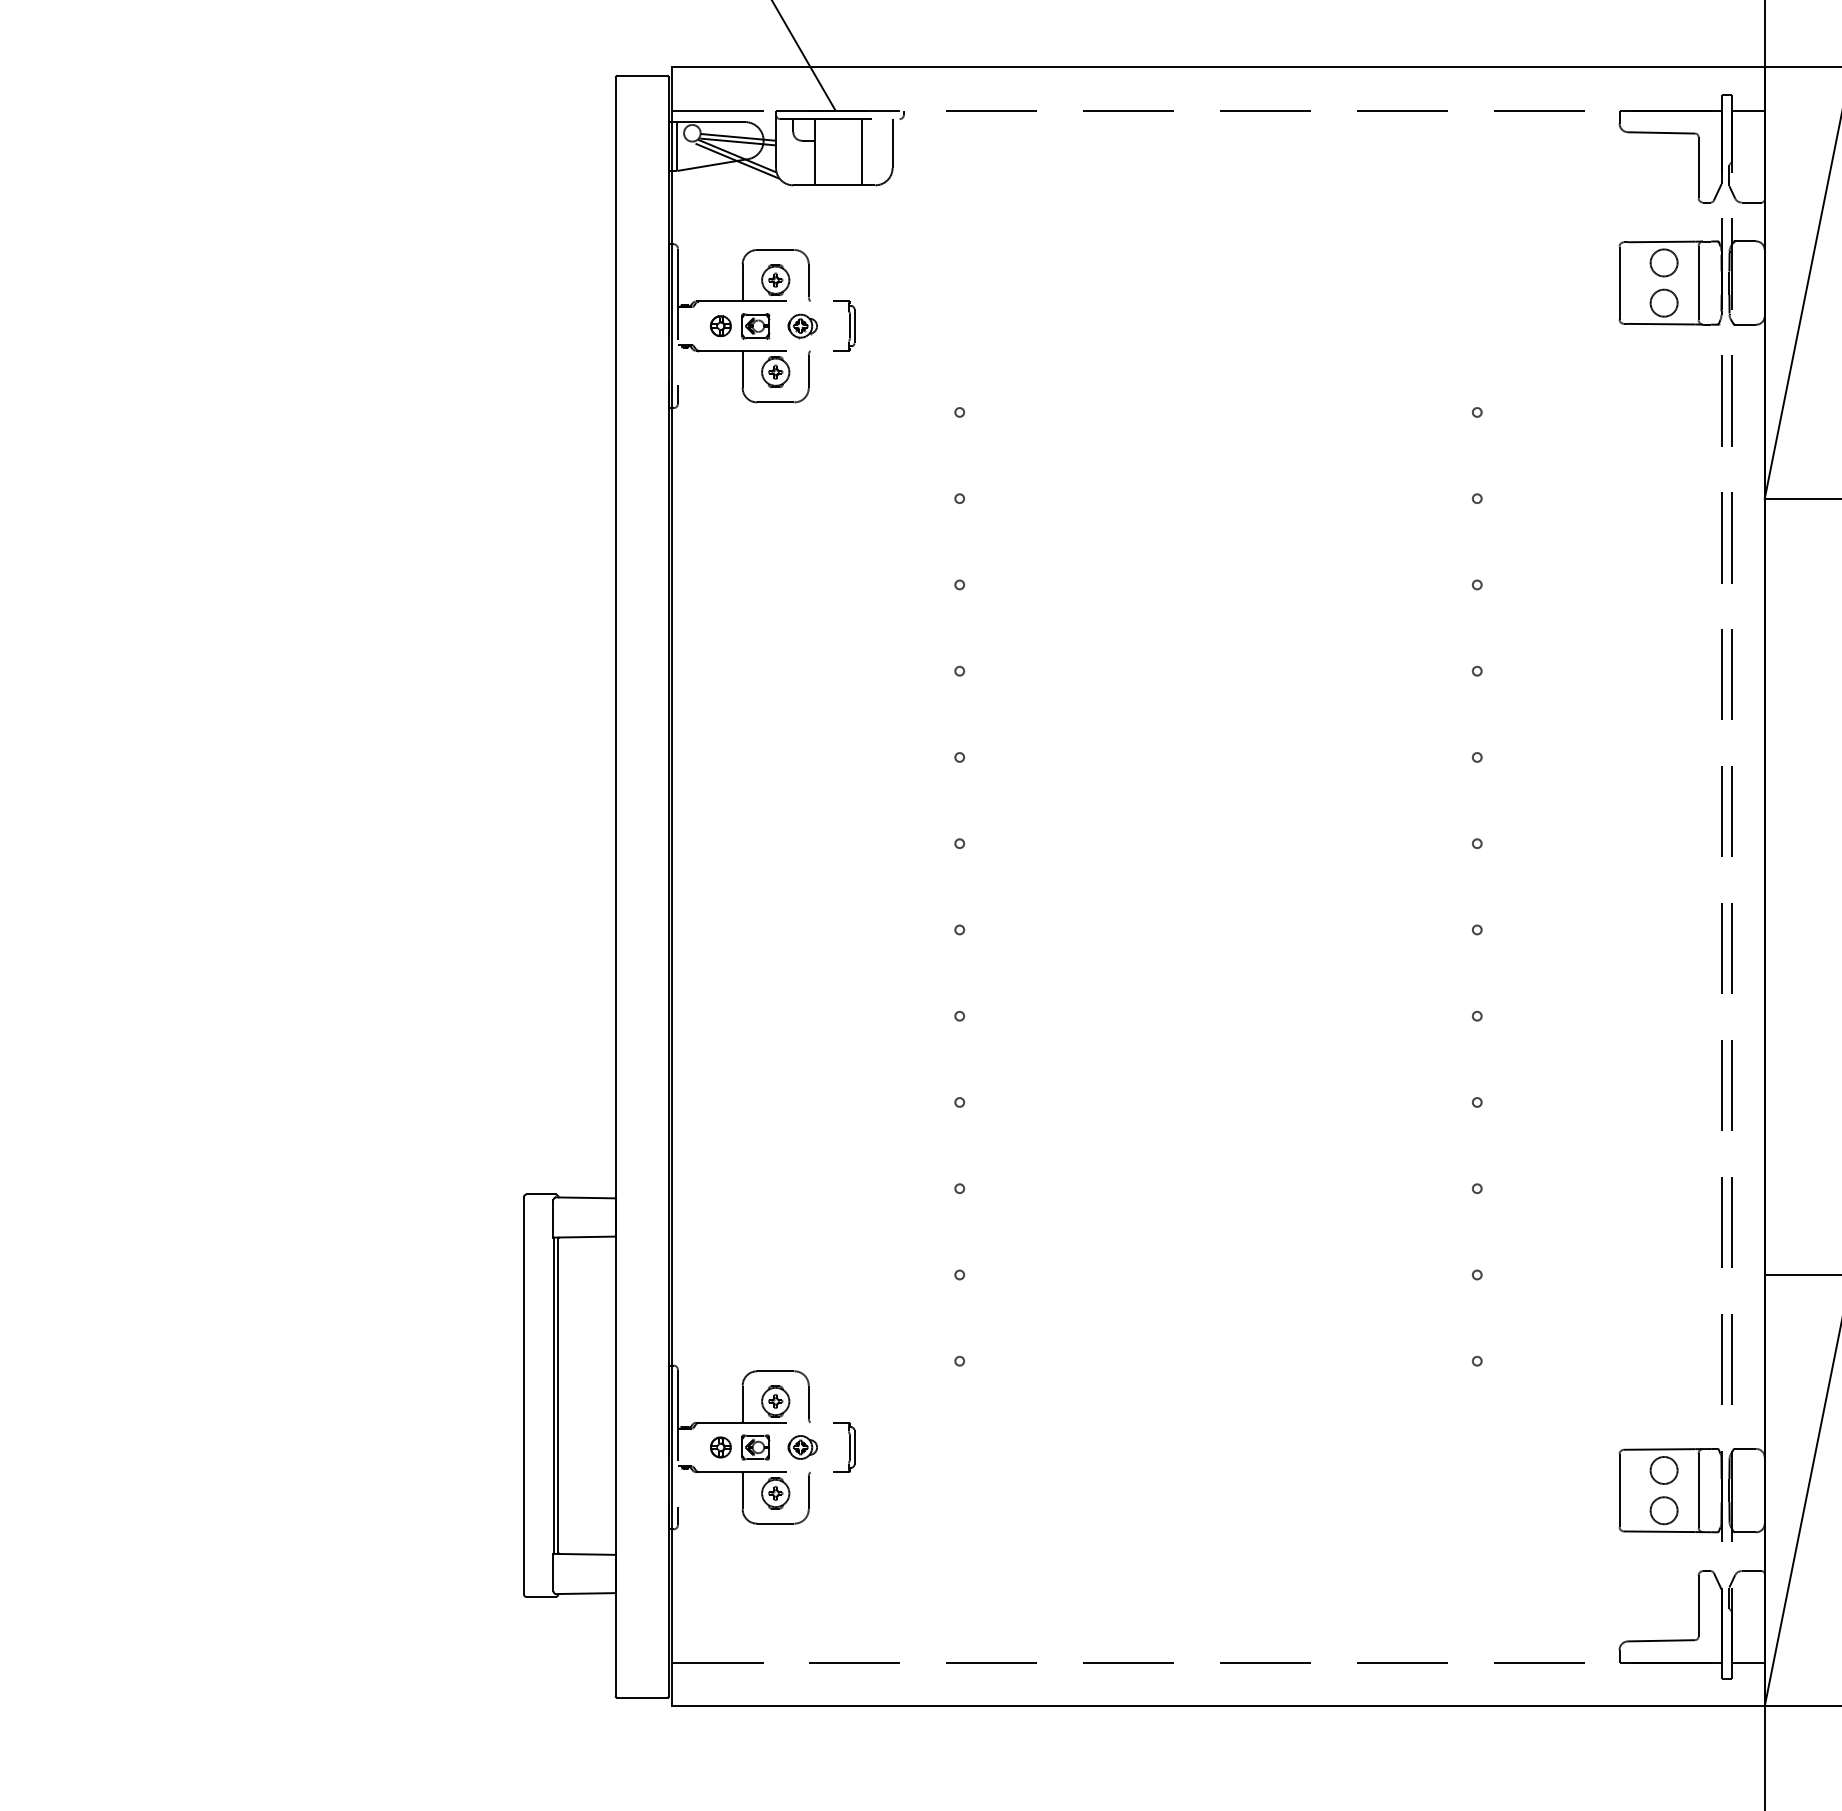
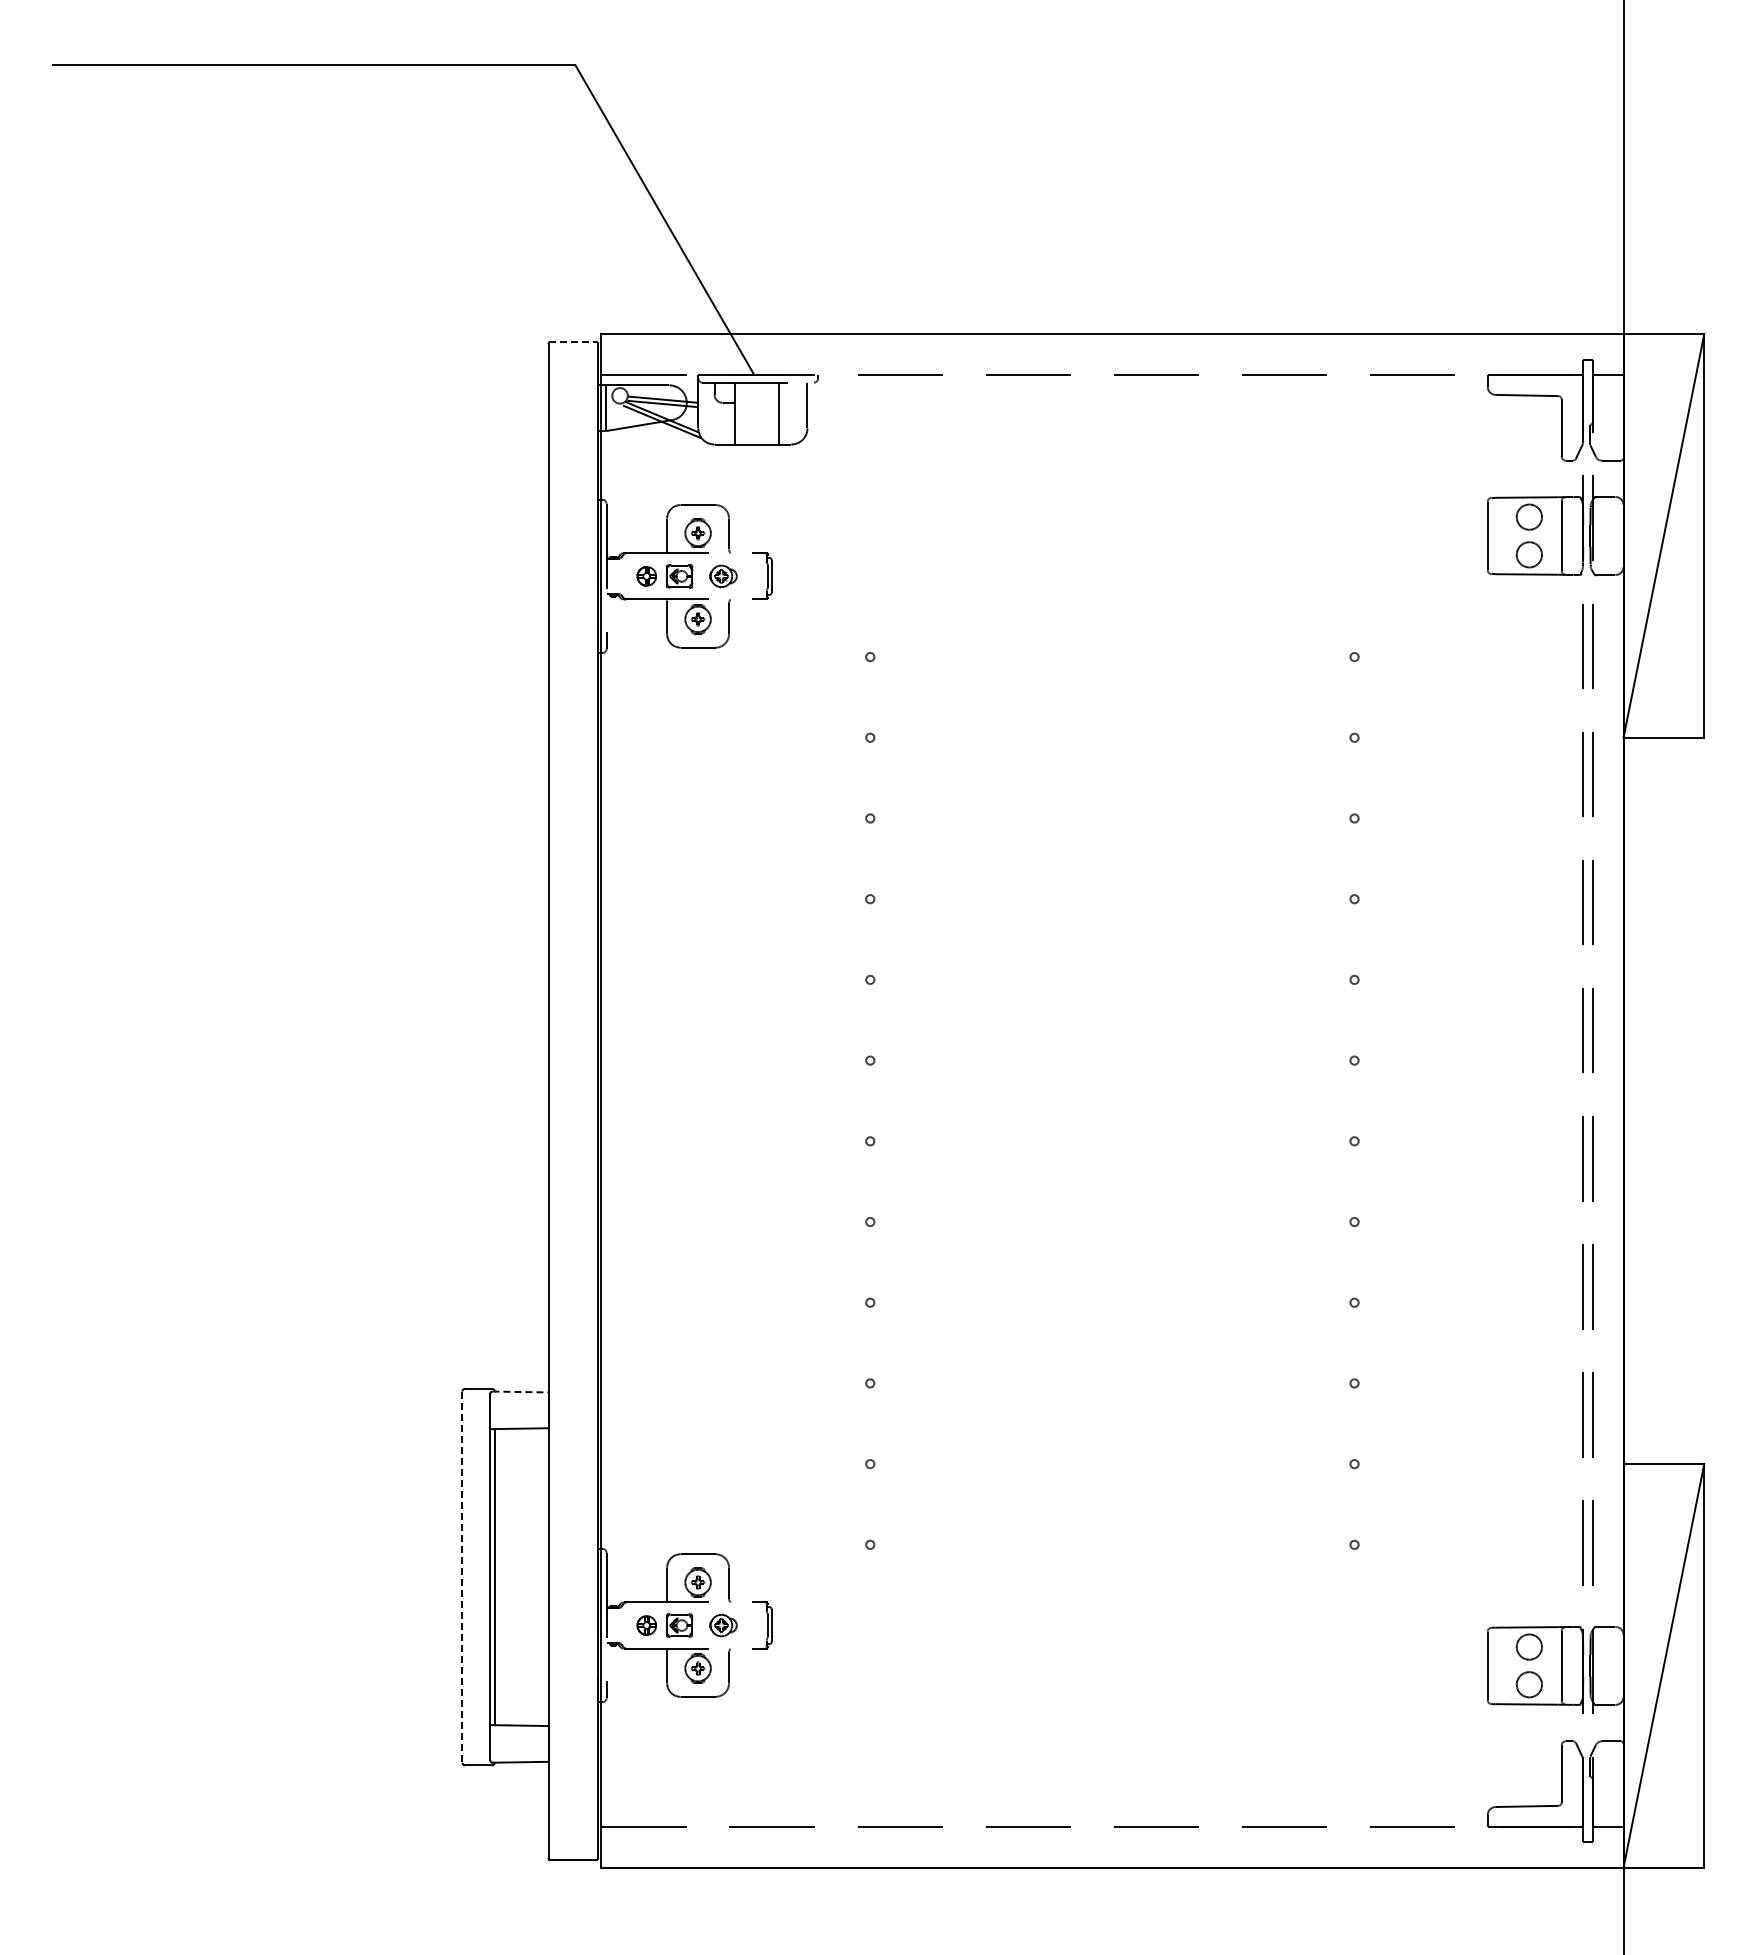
line: (642, 76) -> (573, 342), solid -> dashed
line: (585, 1198) -> (520, 1392), solid -> dashed
line: (523, 1396) -> (462, 1577), solid -> dashed

